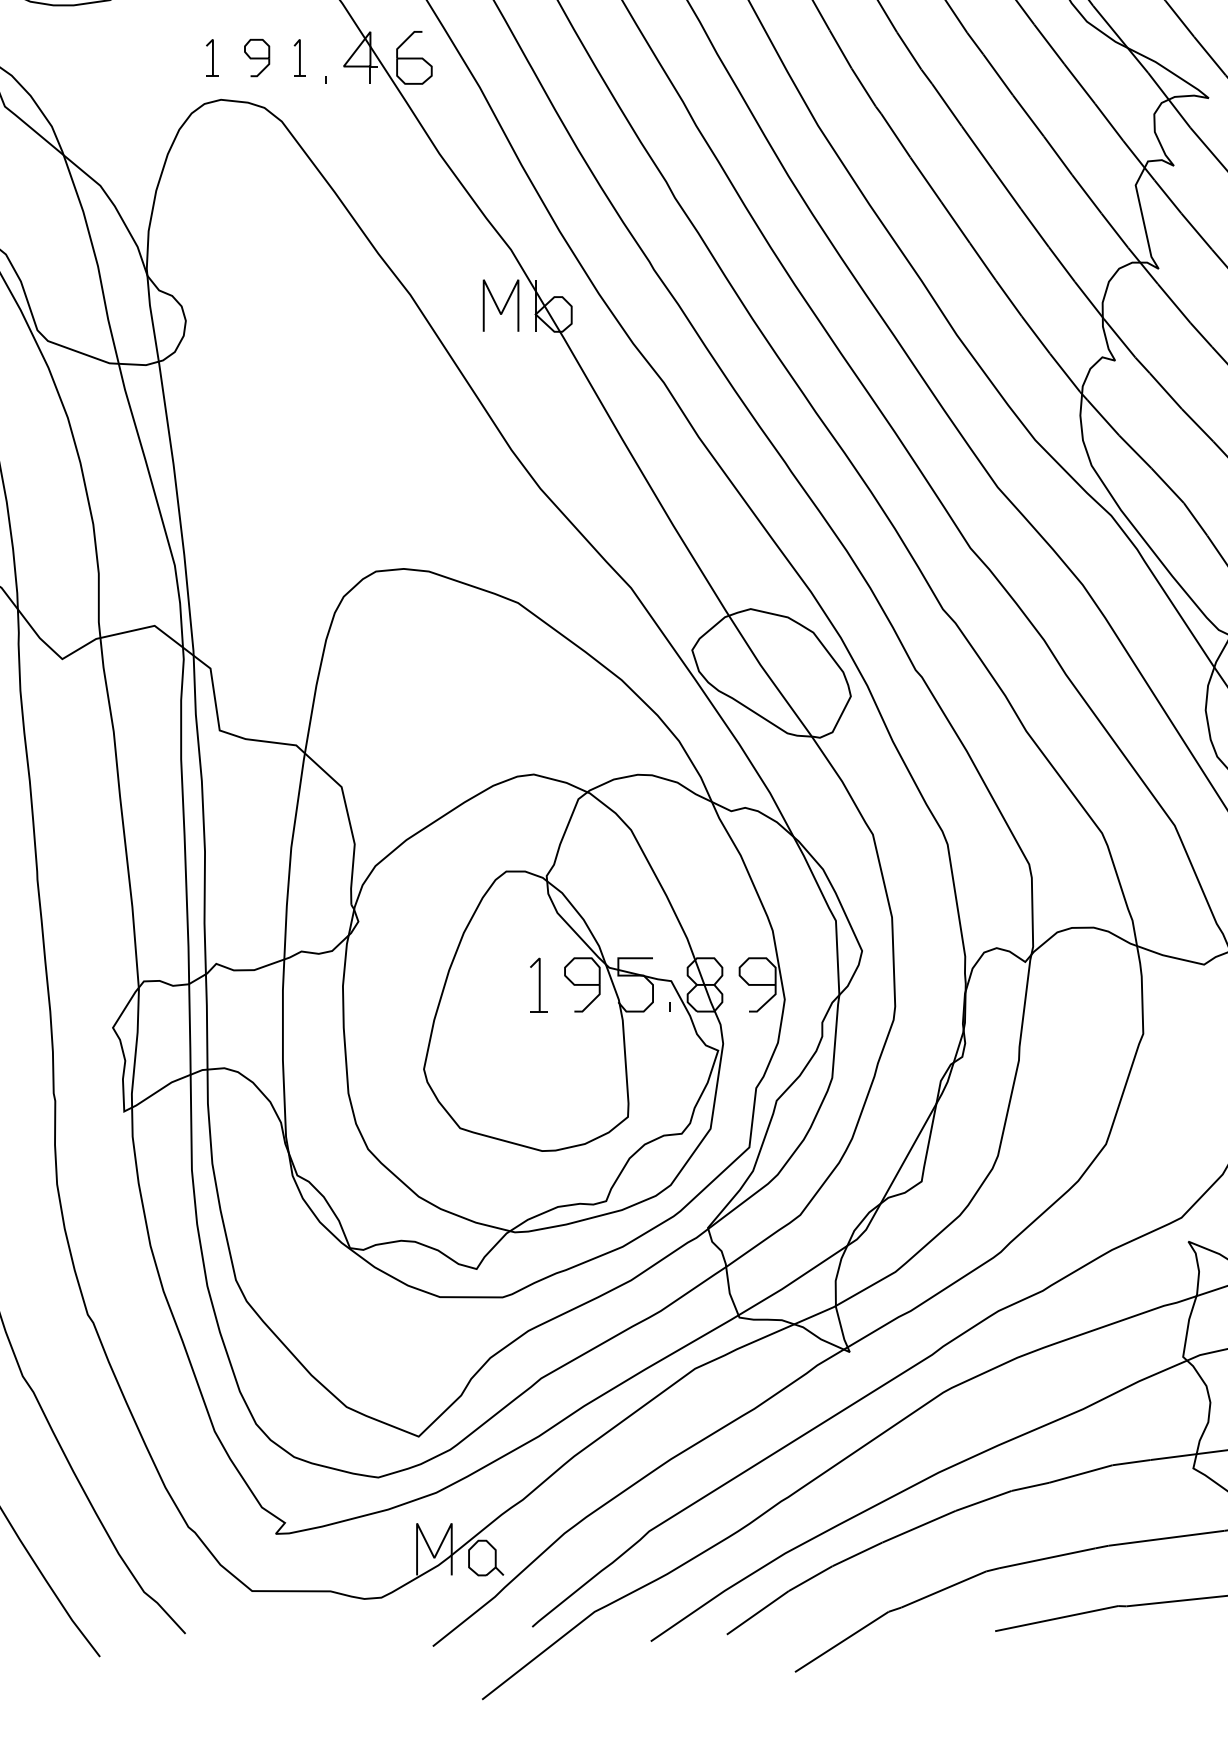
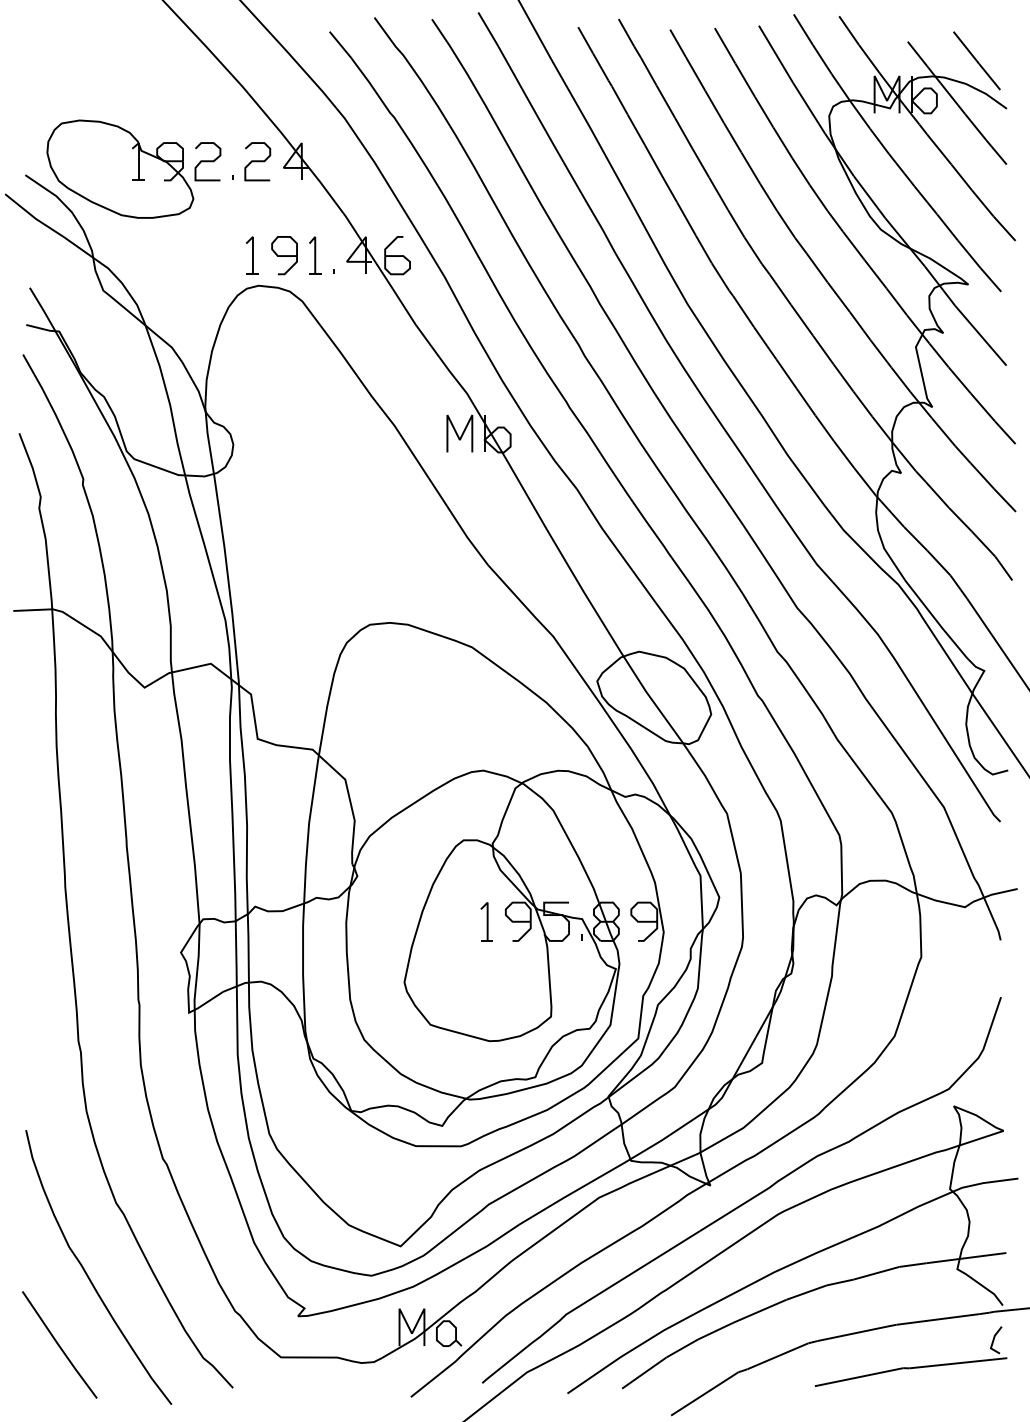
part: (212, 57) -> (252, 255), size x1.43
part: (257, 57) -> (284, 255), size x1.43
part: (300, 57) -> (315, 255), size x1.43

